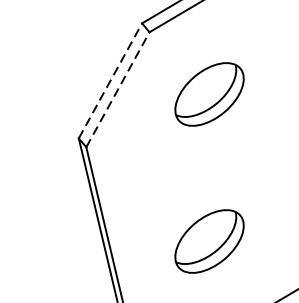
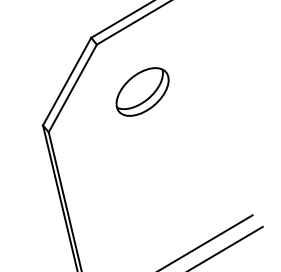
line: (110, 80) -> (67, 81), dashed -> solid
line: (117, 89) -> (72, 88), dashed -> solid
part: (209, 240) -> (142, 203), removed

